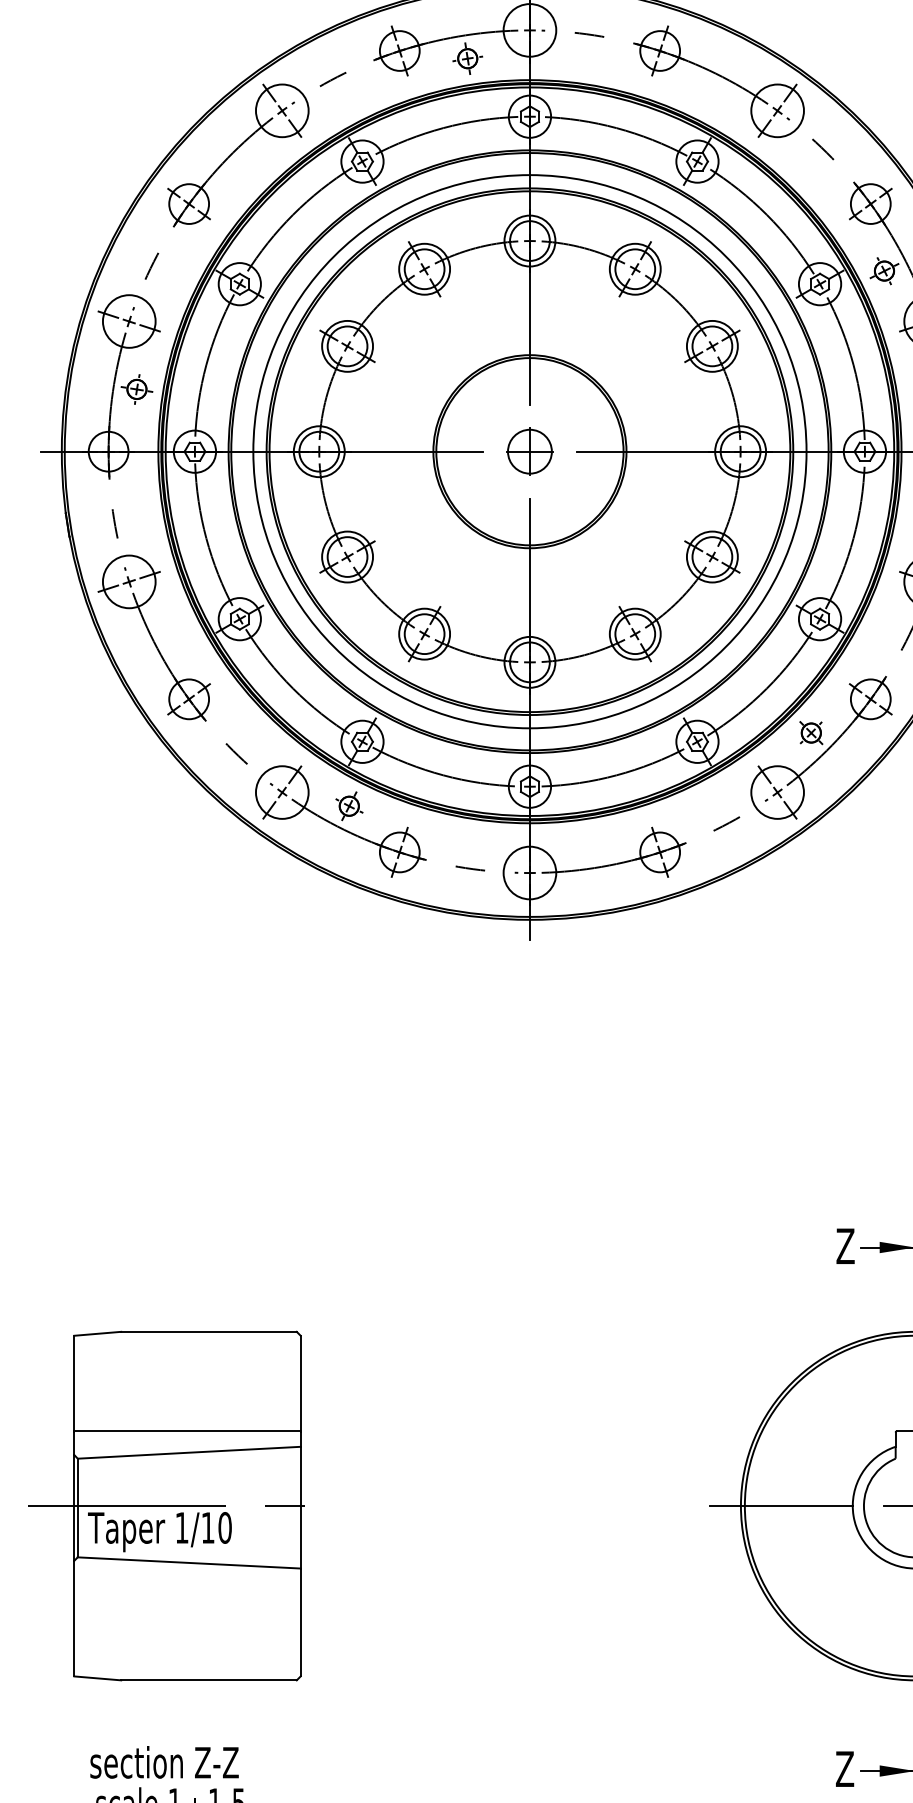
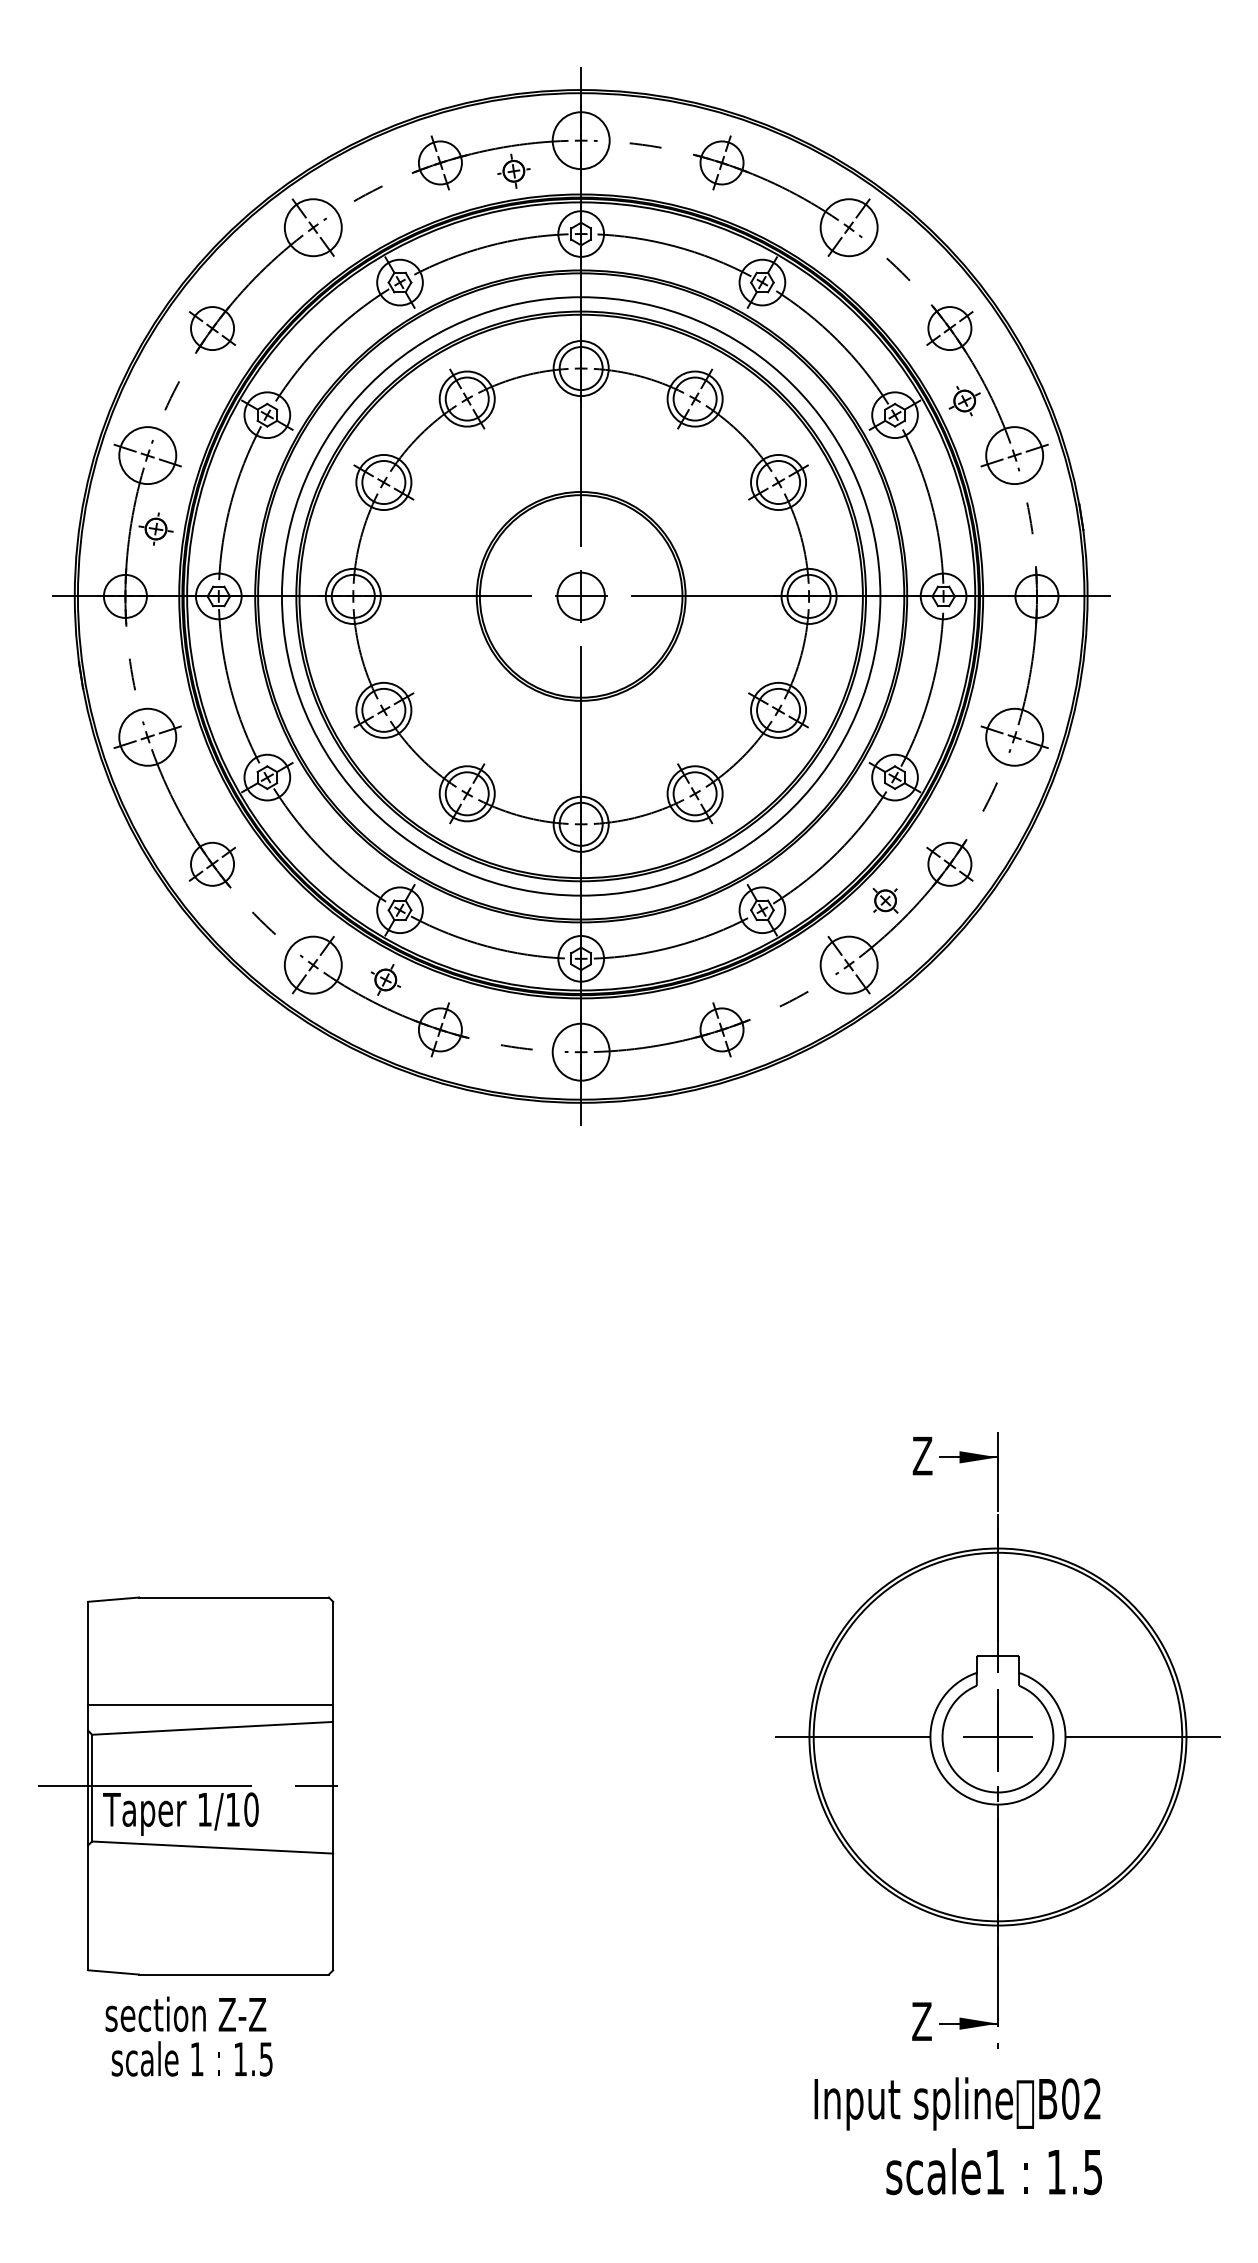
part: (166, 1505) -> (187, 1785), moved

